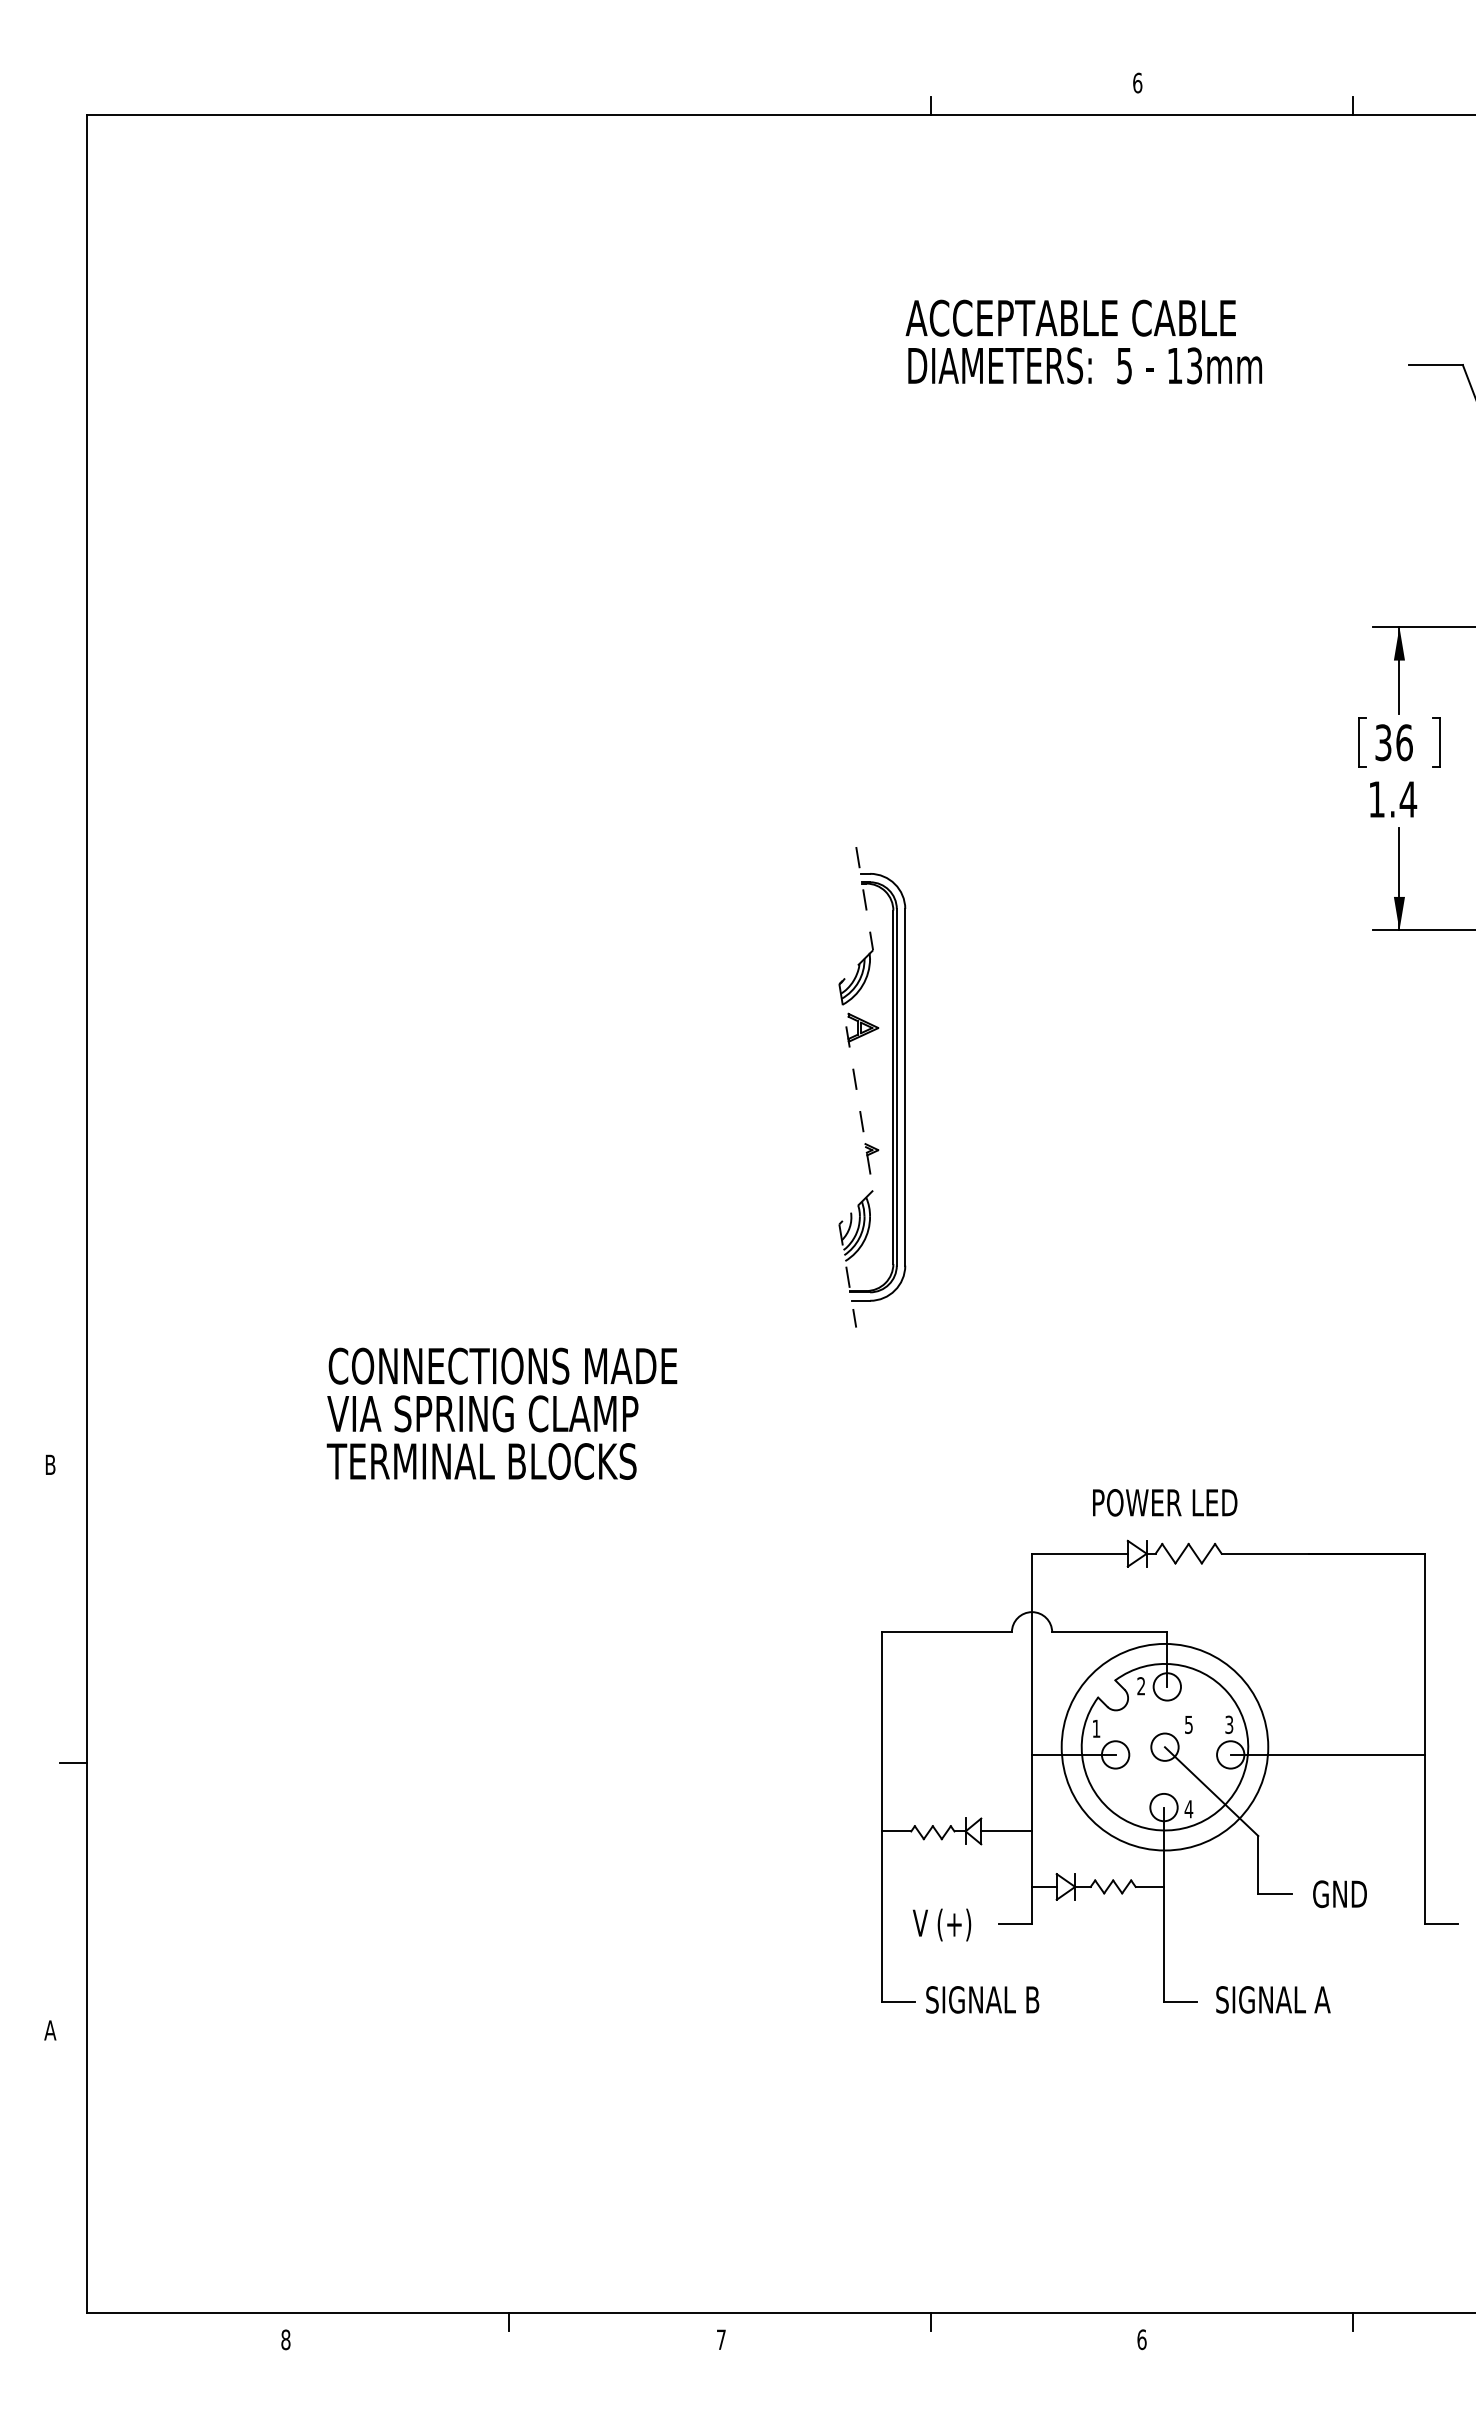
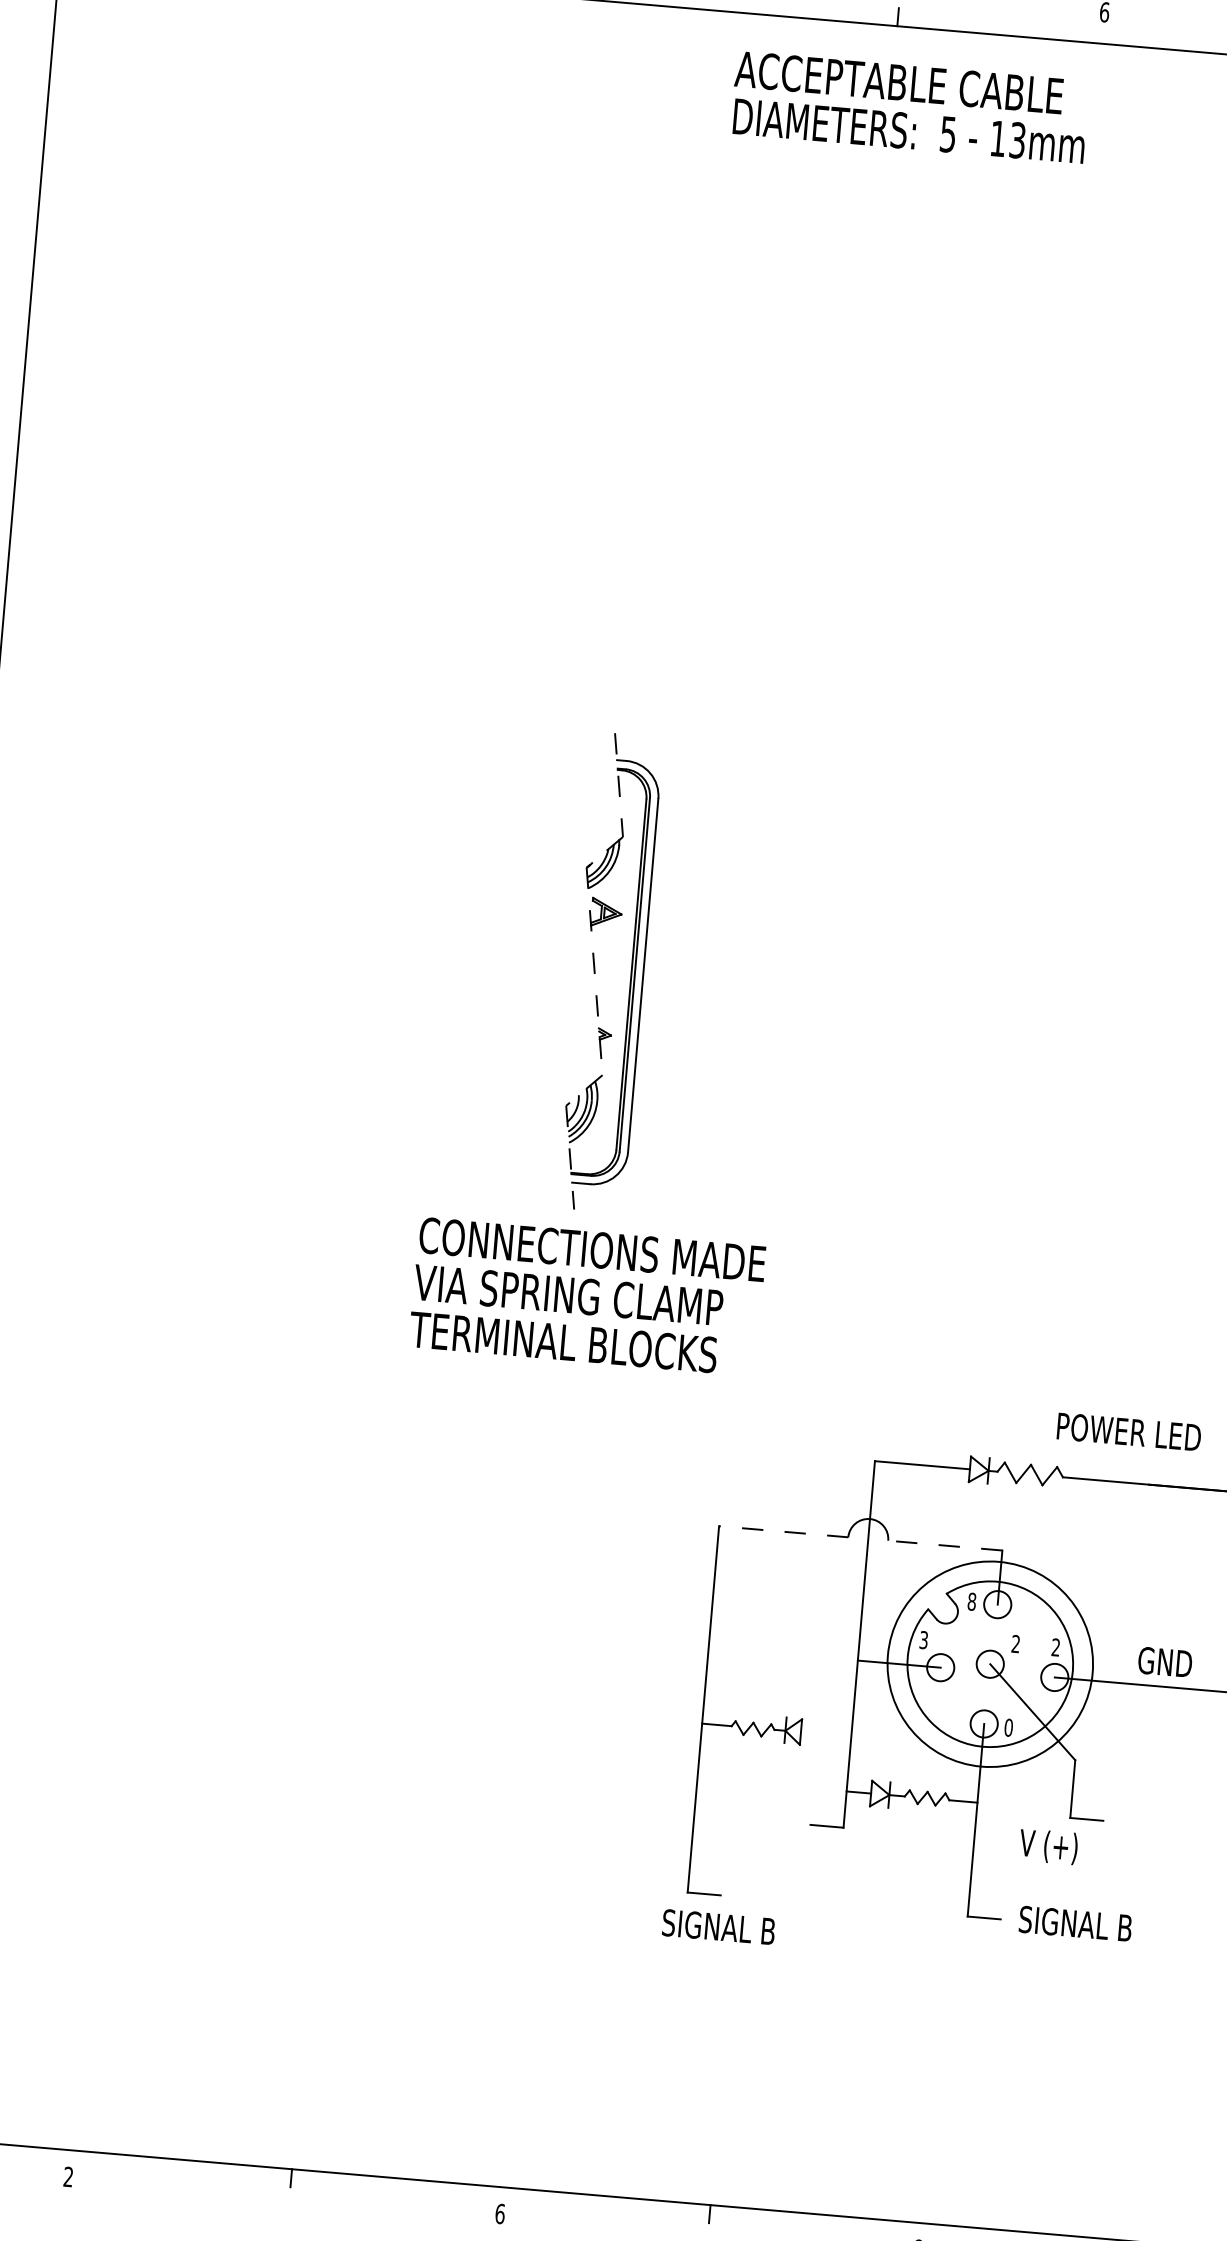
text: (1083, 341) -> (909, 106), moved
part: (857, 1087) -> (595, 971), moved
text: (501, 1413) -> (586, 1296), moved
text: (1165, 1502) -> (1129, 1431), moved
line: (946, 1632) -> (783, 1531), solid -> dashed
line: (1109, 1632) -> (945, 1545), solid -> dashed
text: (1141, 1686) -> (972, 1602), 2 -> 8
text: (1188, 1724) -> (1015, 1643), 5 -> 2
text: (1229, 1725) -> (1056, 1648), 3 -> 2
text: (1096, 1728) -> (923, 1639), 1 -> 3
text: (1188, 1809) -> (1008, 1727), 4 -> 0
line: (1006, 1831) -> (826, 1734), removed
text: (1339, 1894) -> (1164, 1662), moved
text: (942, 1924) -> (1049, 1846), moved
text: (982, 1999) -> (718, 1926), moved
text: (1322, 1999) -> (1124, 1927), SIGNAL A -> SIGNAL B
text: (285, 2339) -> (68, 2176), 8 -> 2
text: (721, 2339) -> (500, 2213), 7 -> 6

